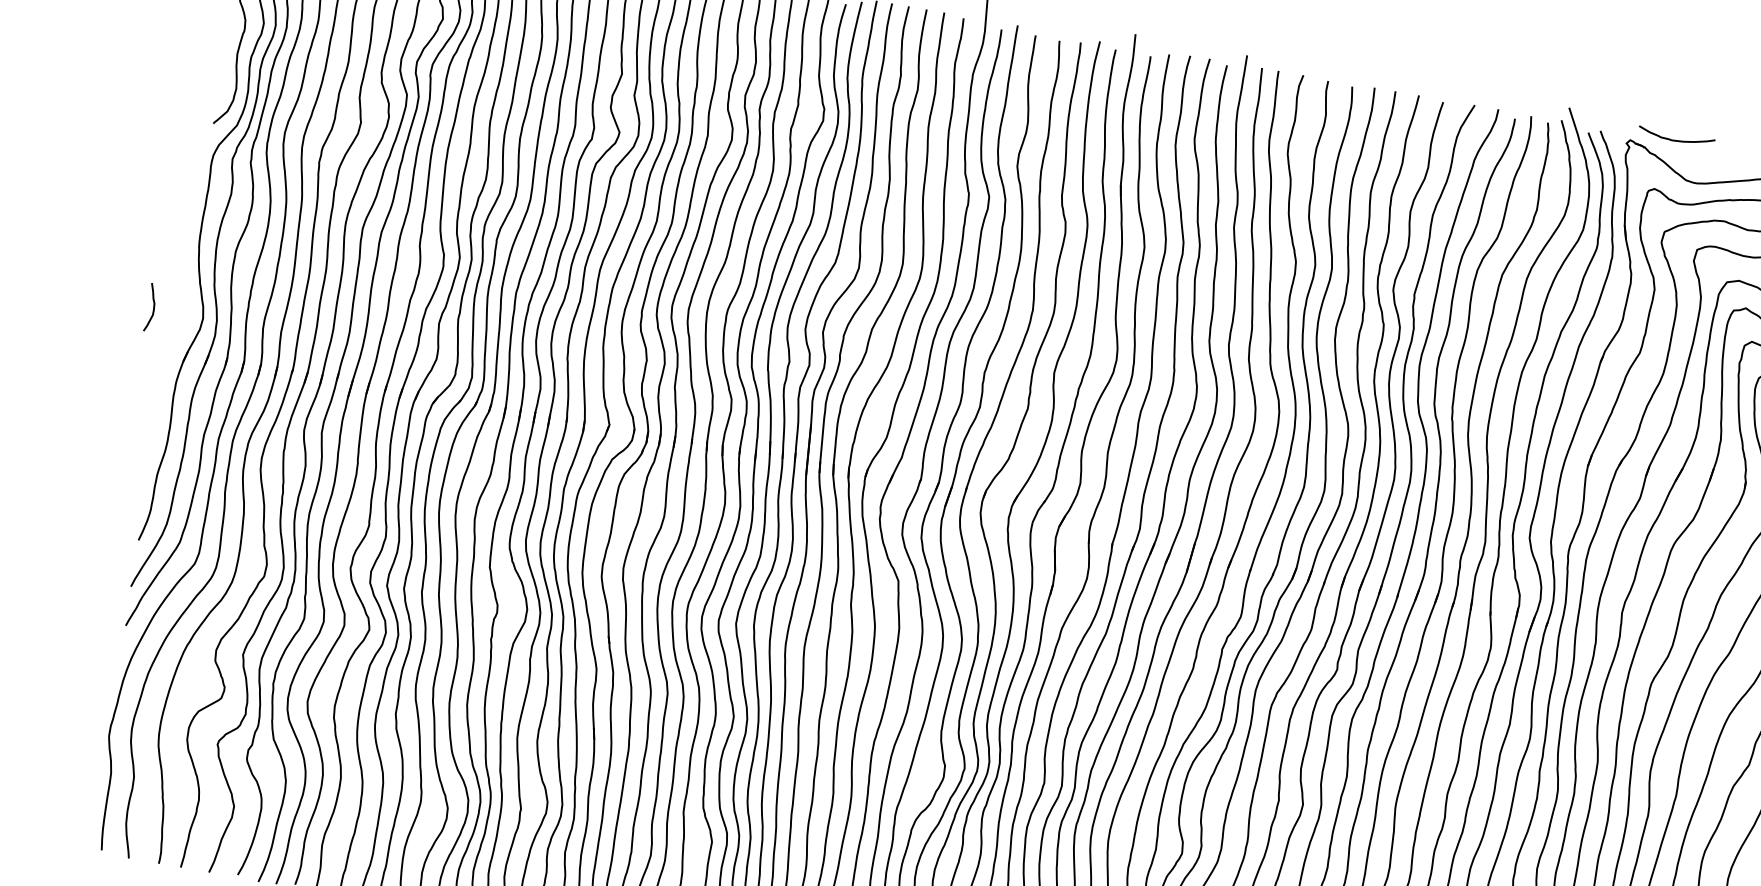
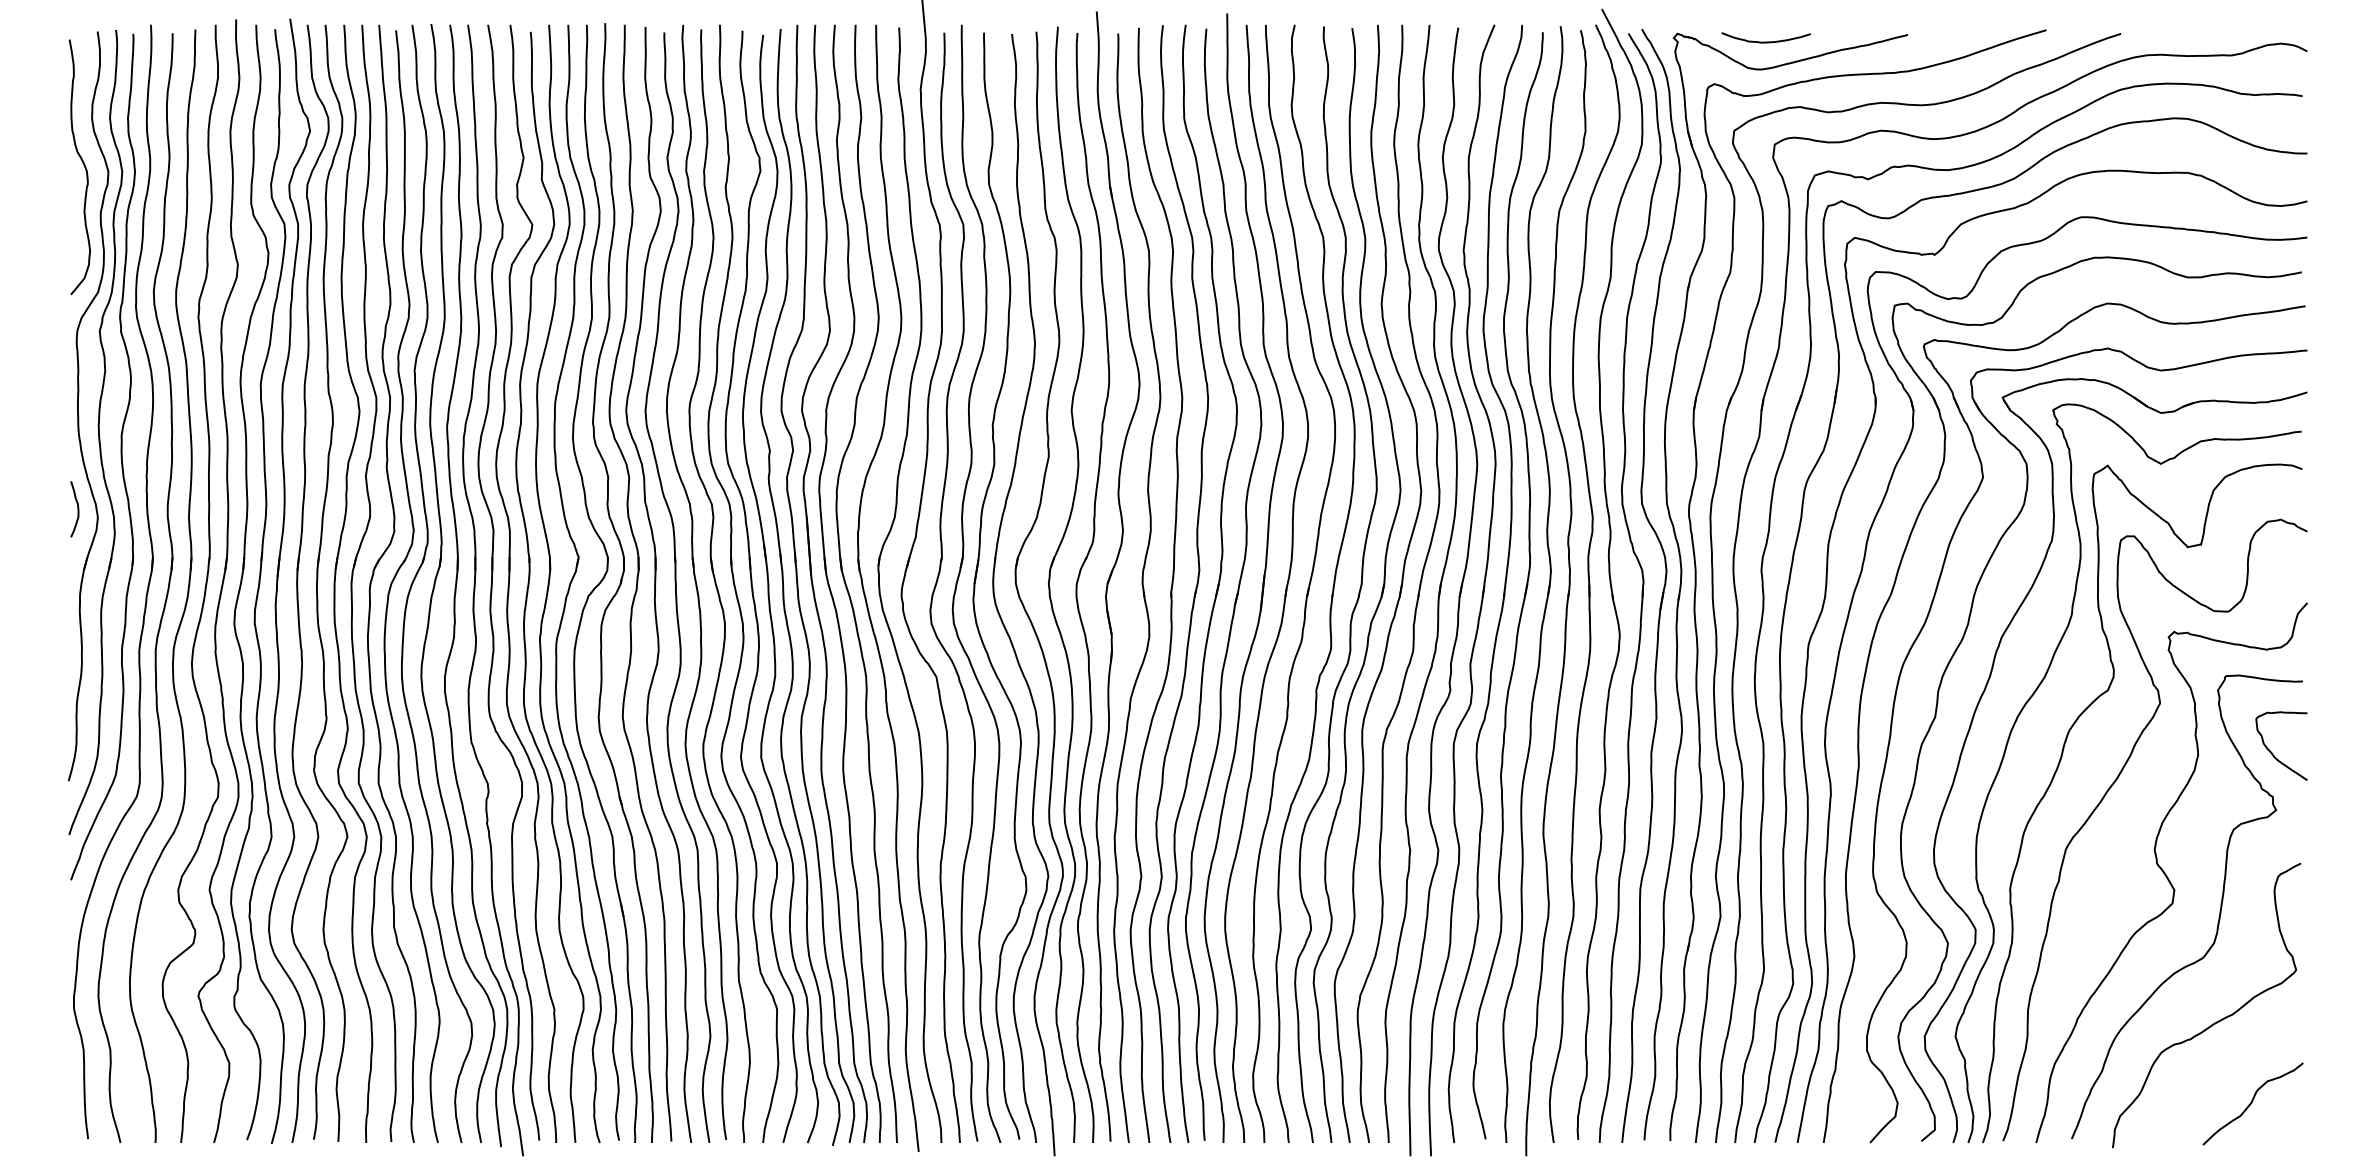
curve: (1675, 139) -> (1765, 41), moved
curve: (153, 308) -> (77, 509), moved

